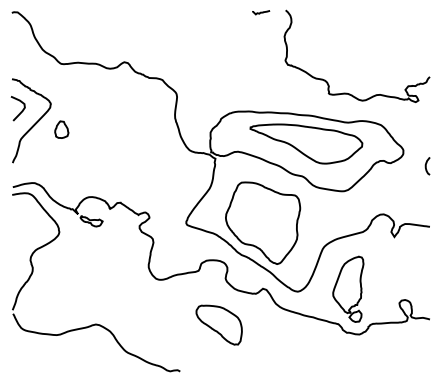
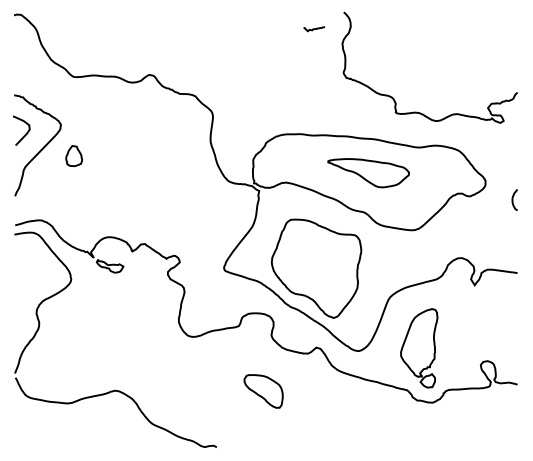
curve: (261, 12) -> (314, 29), moved
part: (306, 143) -> (368, 172), size x0.6
part: (219, 325) -> (263, 391), size x0.7

